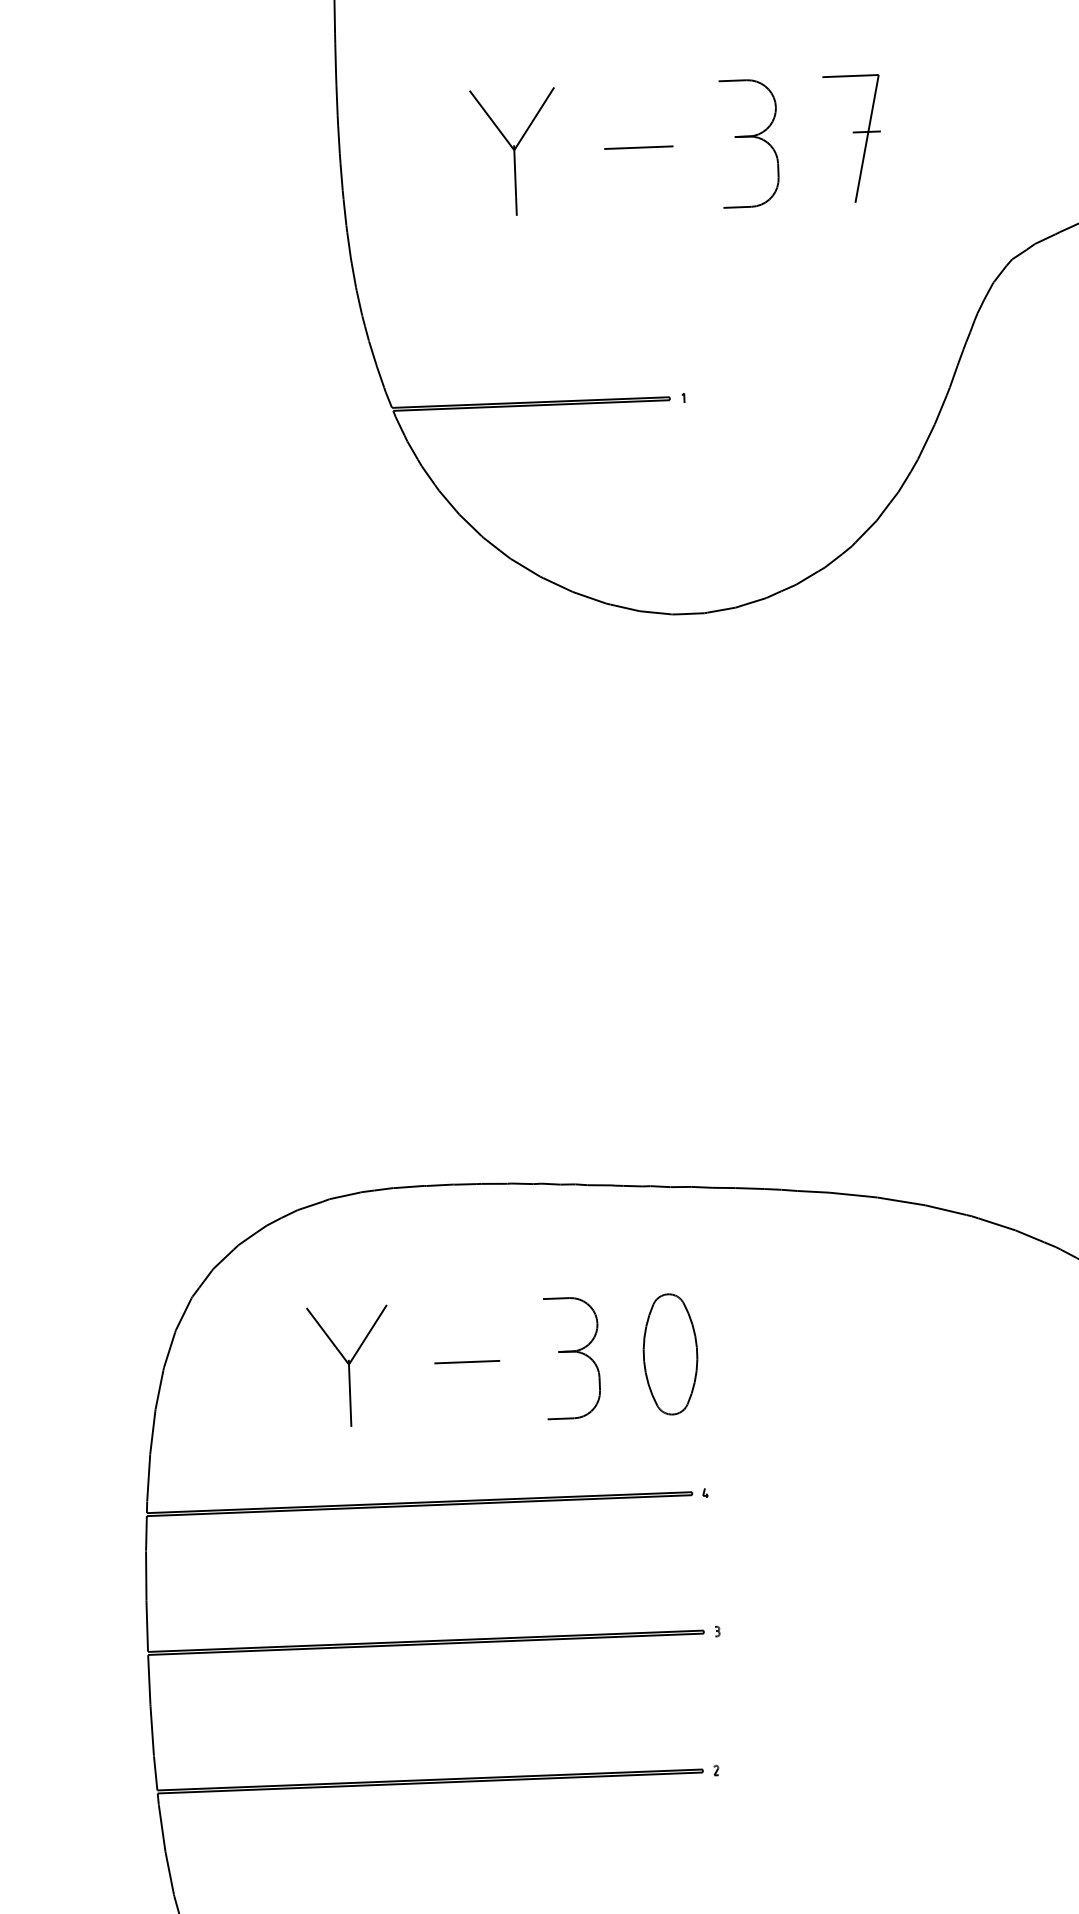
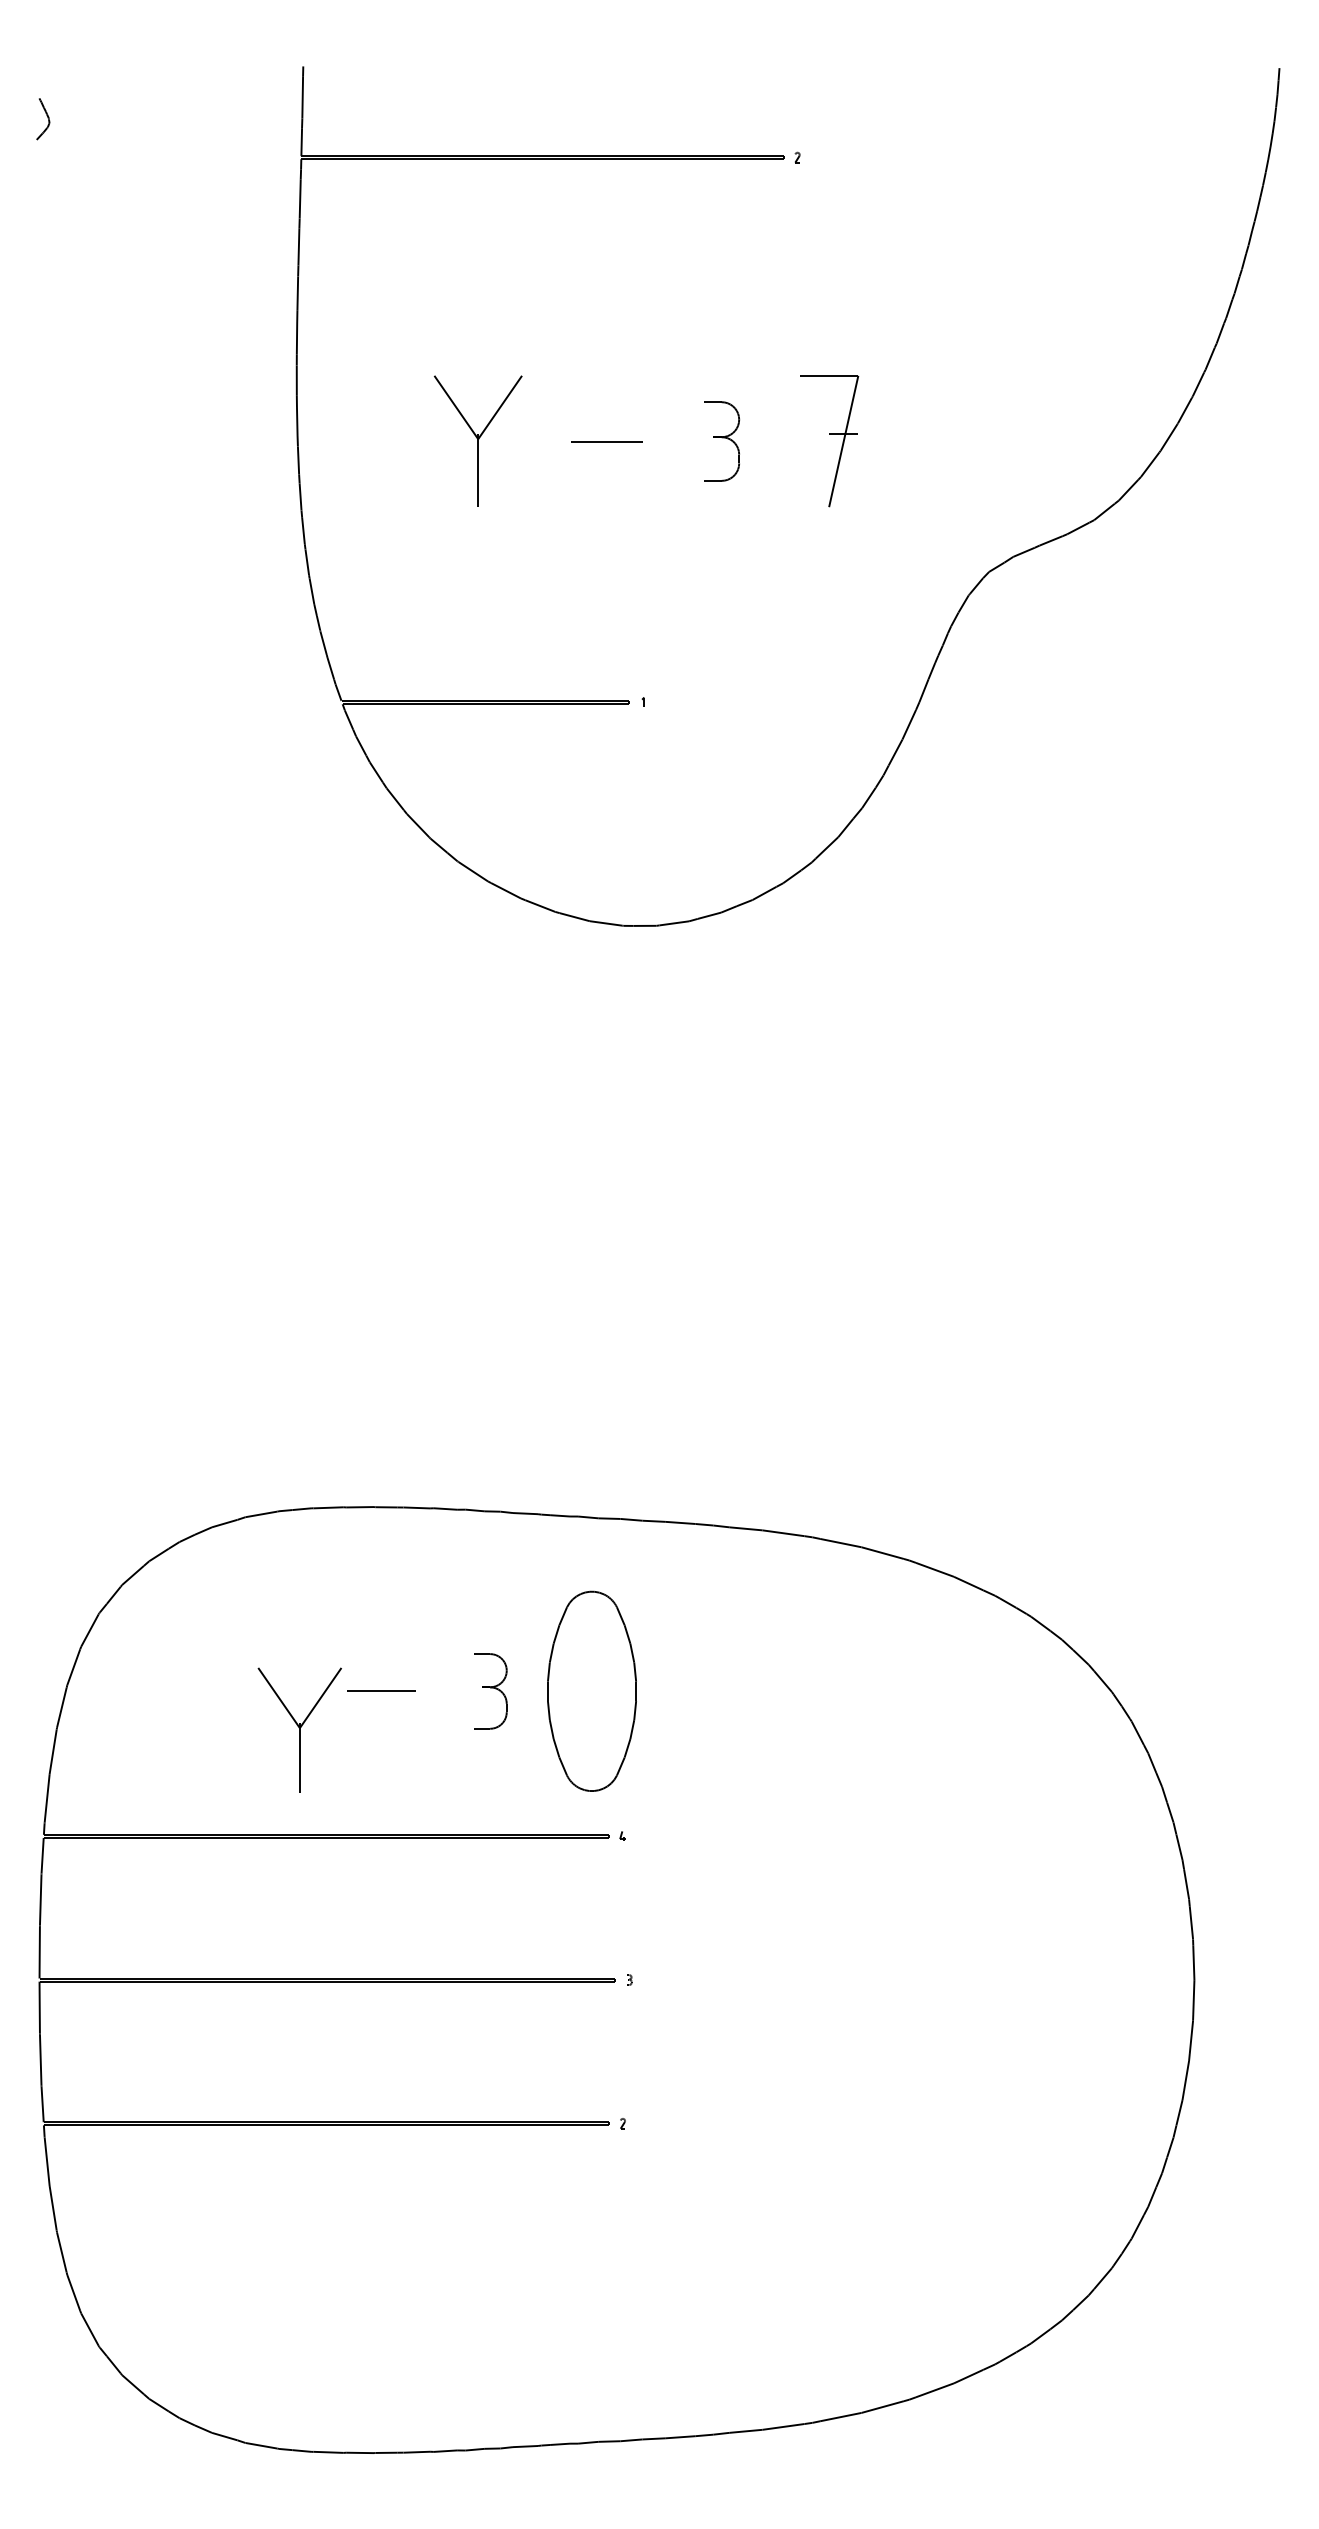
part: (749, 143) -> (721, 441), size x0.6
part: (670, 1354) -> (591, 1691), size x1.6
part: (572, 1358) -> (490, 1691), size x0.6
part: (348, 1365) -> (299, 1729), moved

